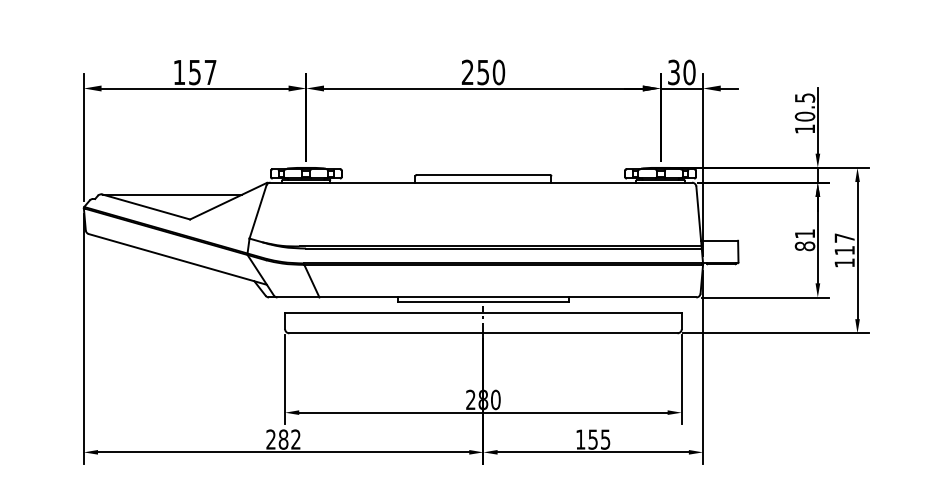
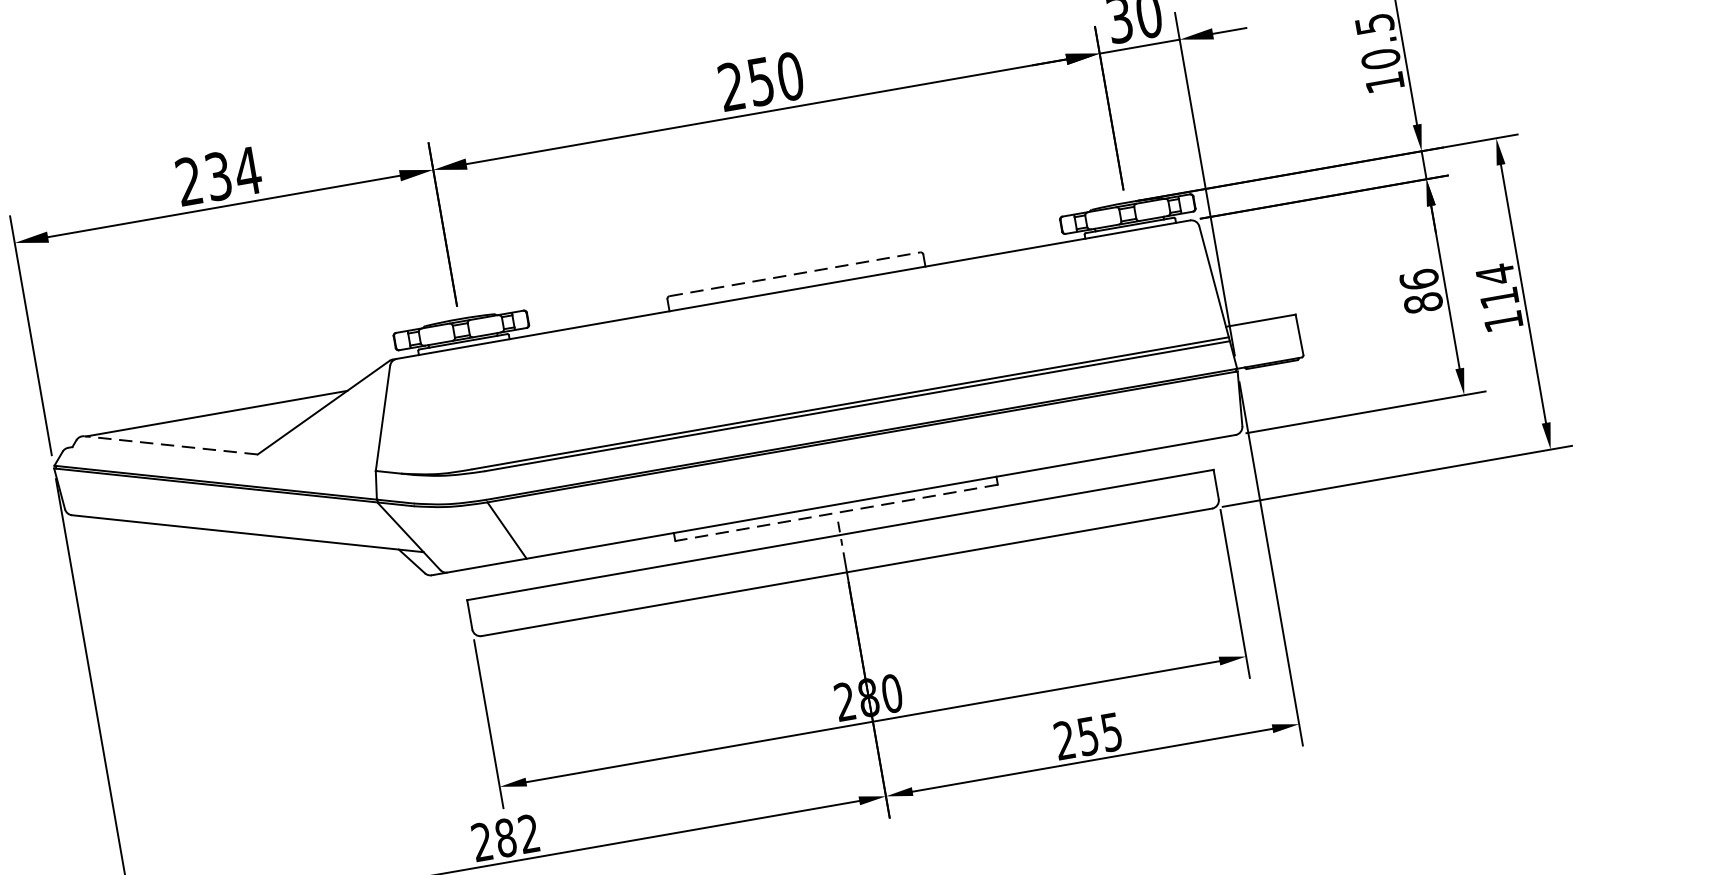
text: (194, 71) -> (217, 174), 157 -> 234
line: (483, 174) -> (794, 273), solid -> dashed
line: (146, 206) -> (171, 444), solid -> dashed
text: (804, 233) -> (1418, 279), 81 -> 86
text: (844, 238) -> (1495, 275), 117 -> 114
line: (483, 301) -> (836, 512), solid -> dashed
text: (580, 439) -> (1064, 740), 155 -> 255

